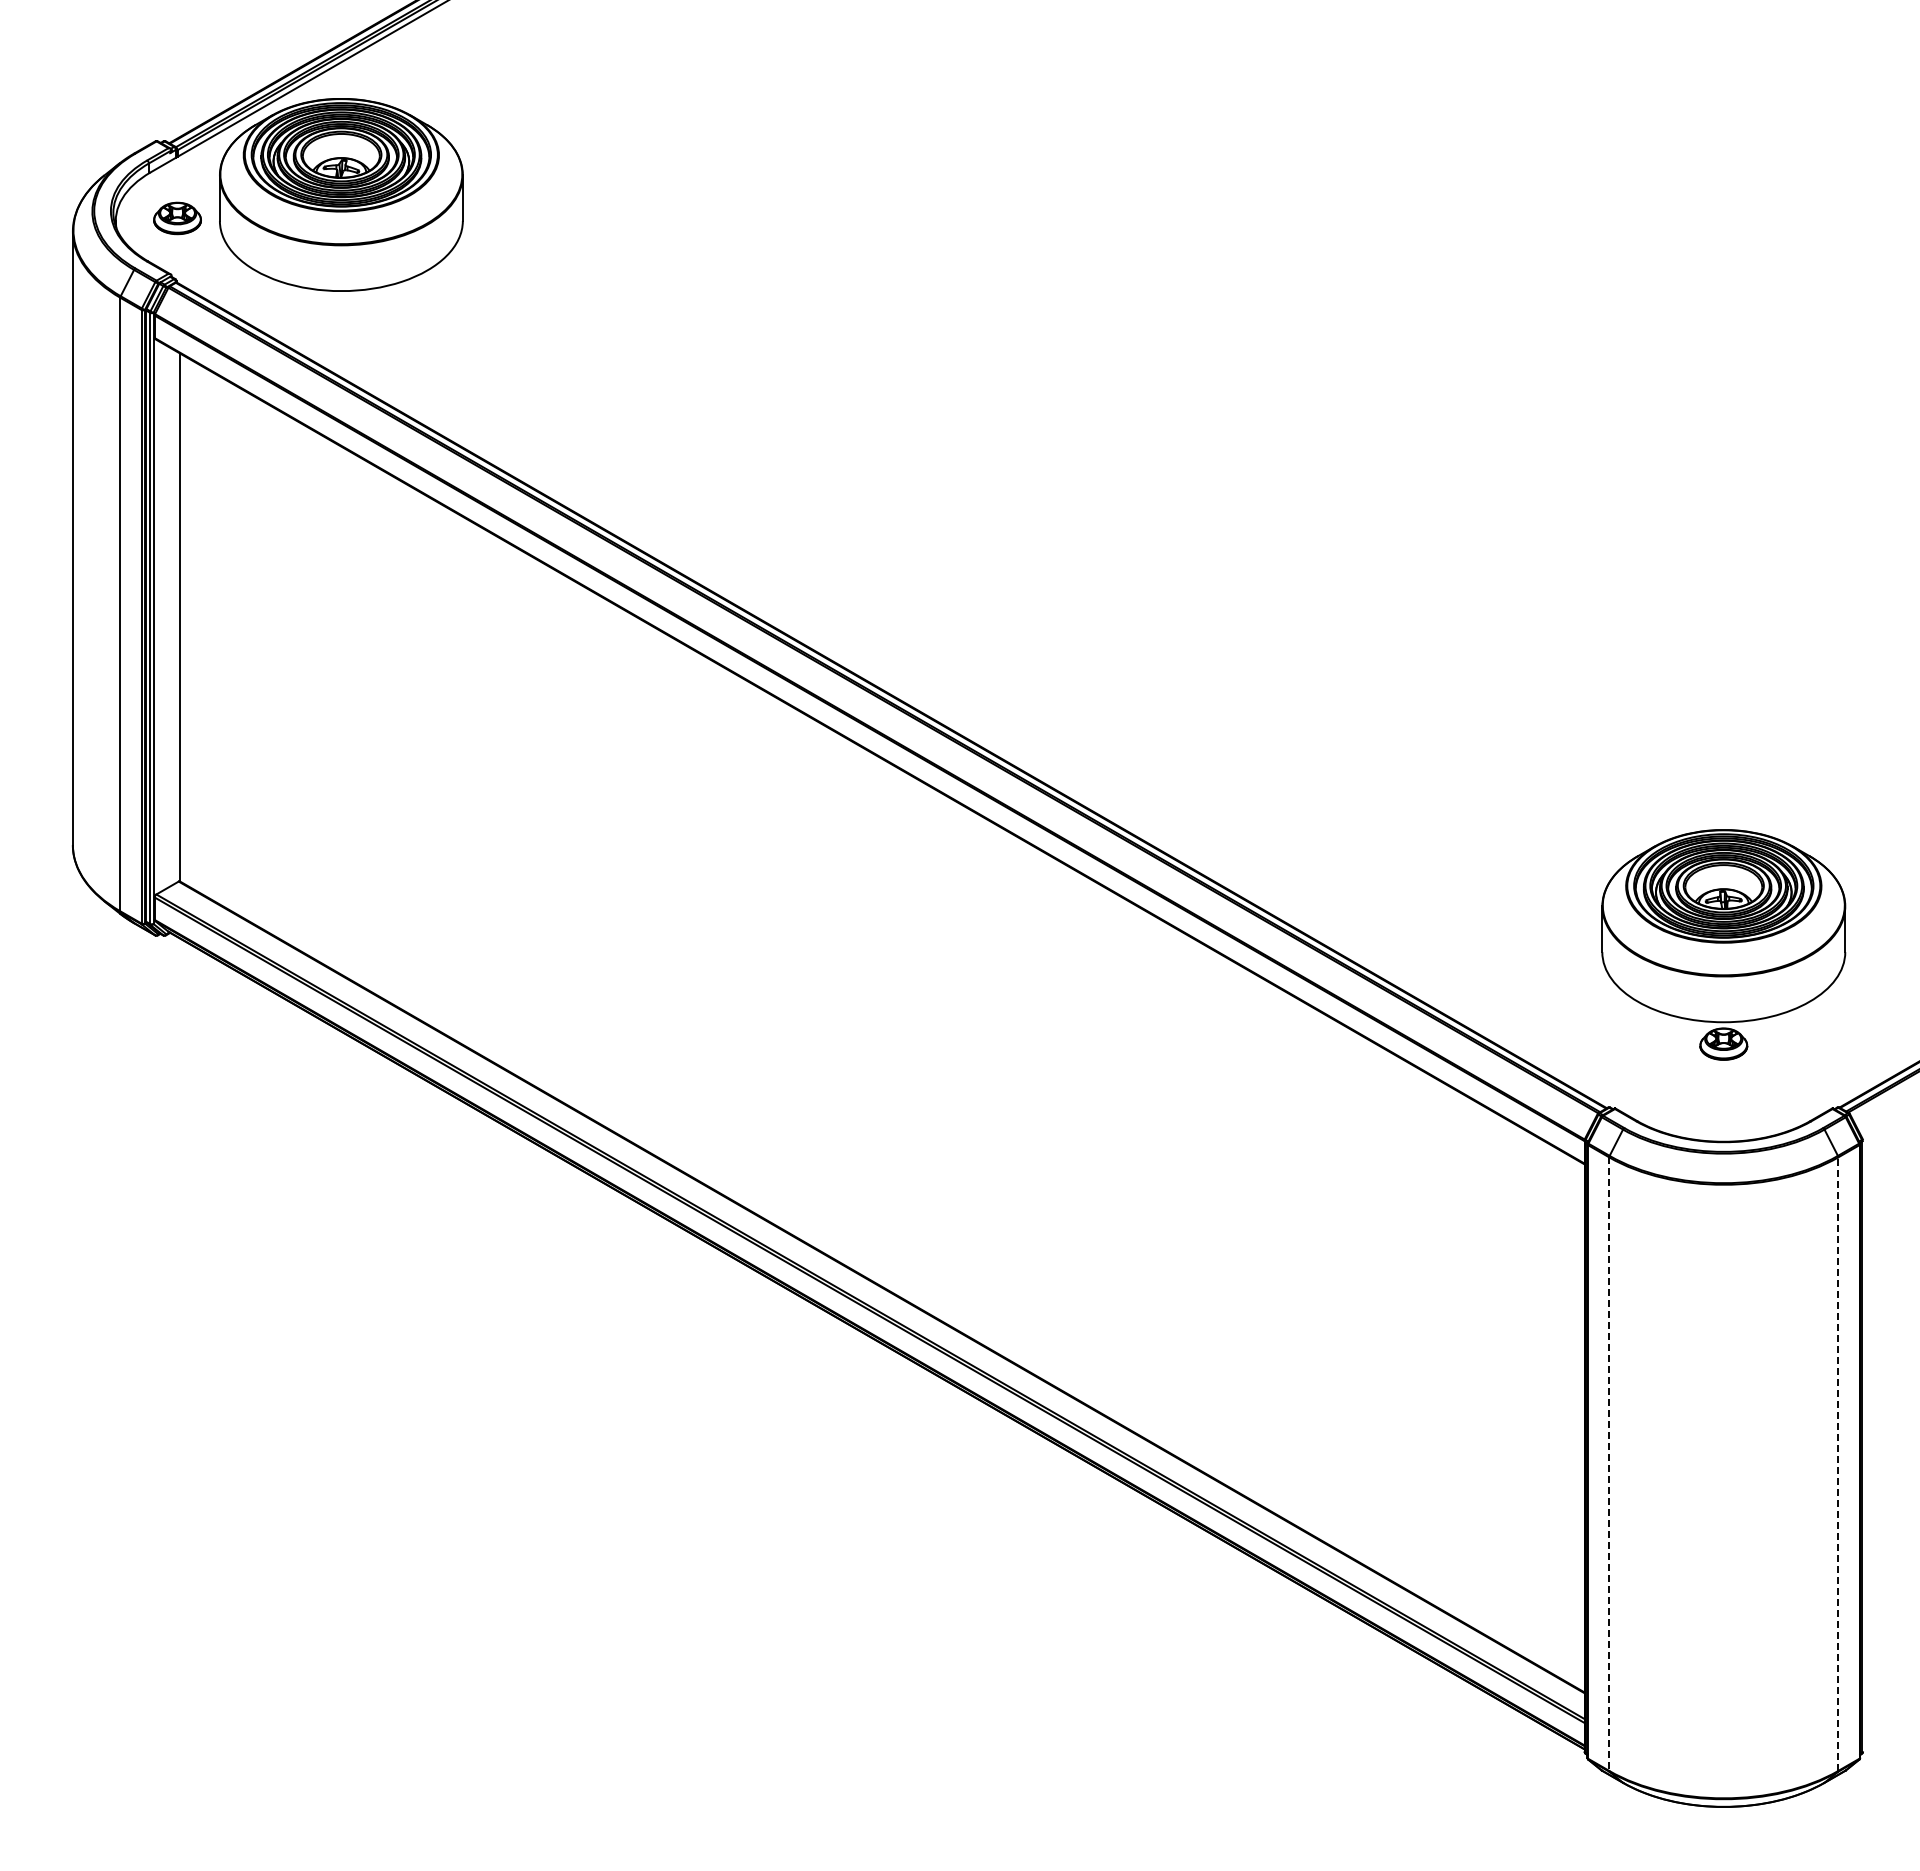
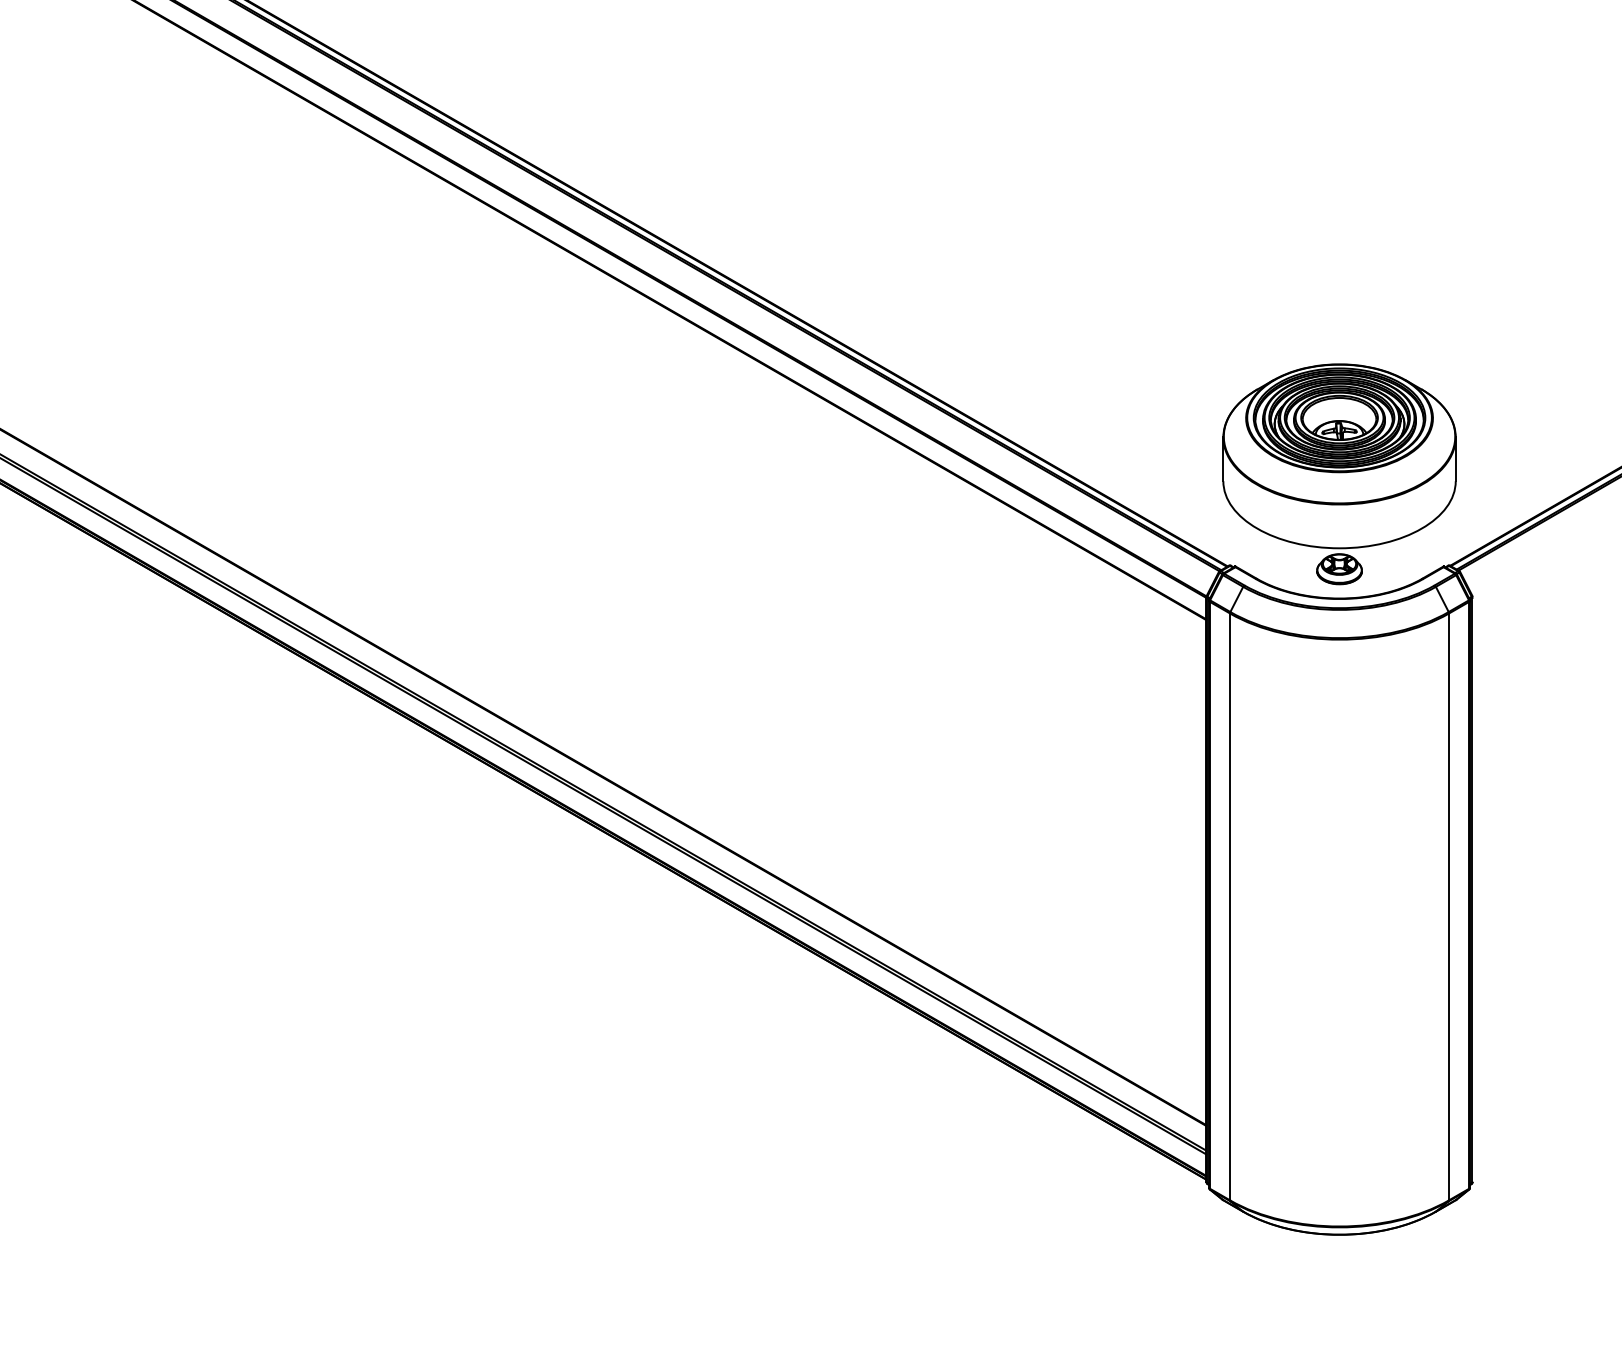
part: (1723, 944) -> (1339, 473), moved
line: (1609, 1464) -> (1230, 907), dashed -> solid
line: (1838, 1464) -> (1449, 907), dashed -> solid

